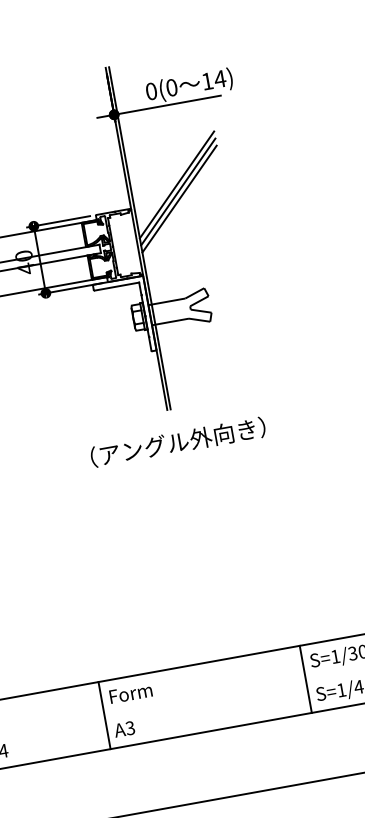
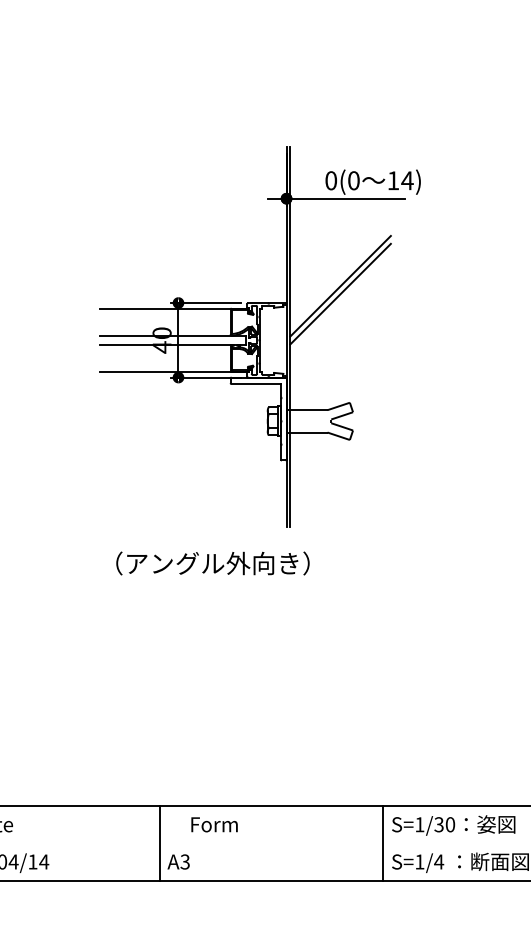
line: (179, 198) -> (340, 301), removed
text: (177, 442) -> (212, 563), moved
text: (130, 693) -> (214, 824), moved

